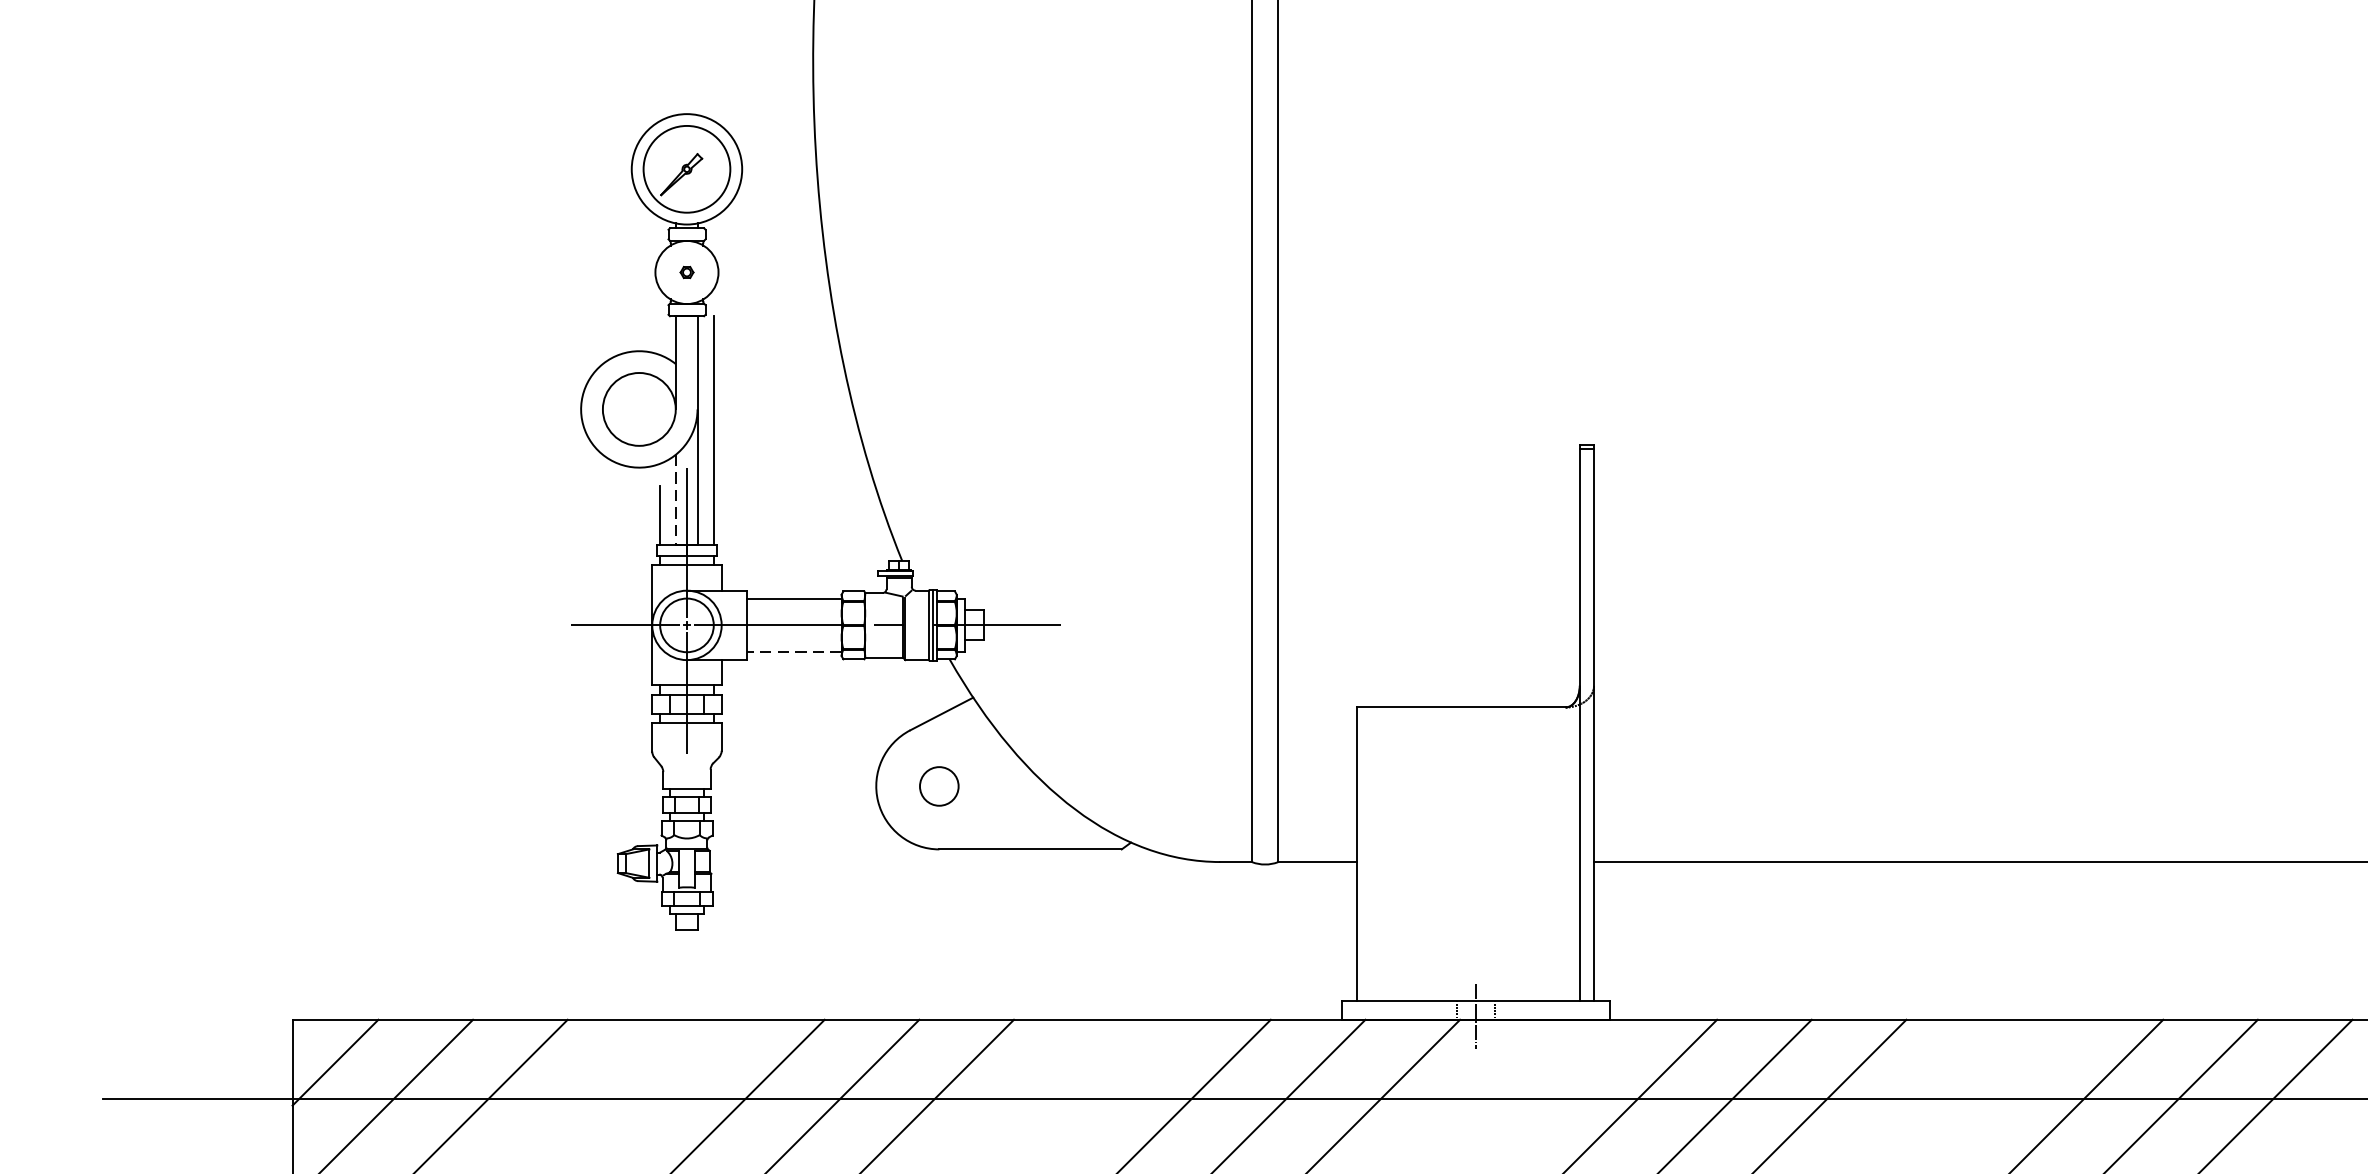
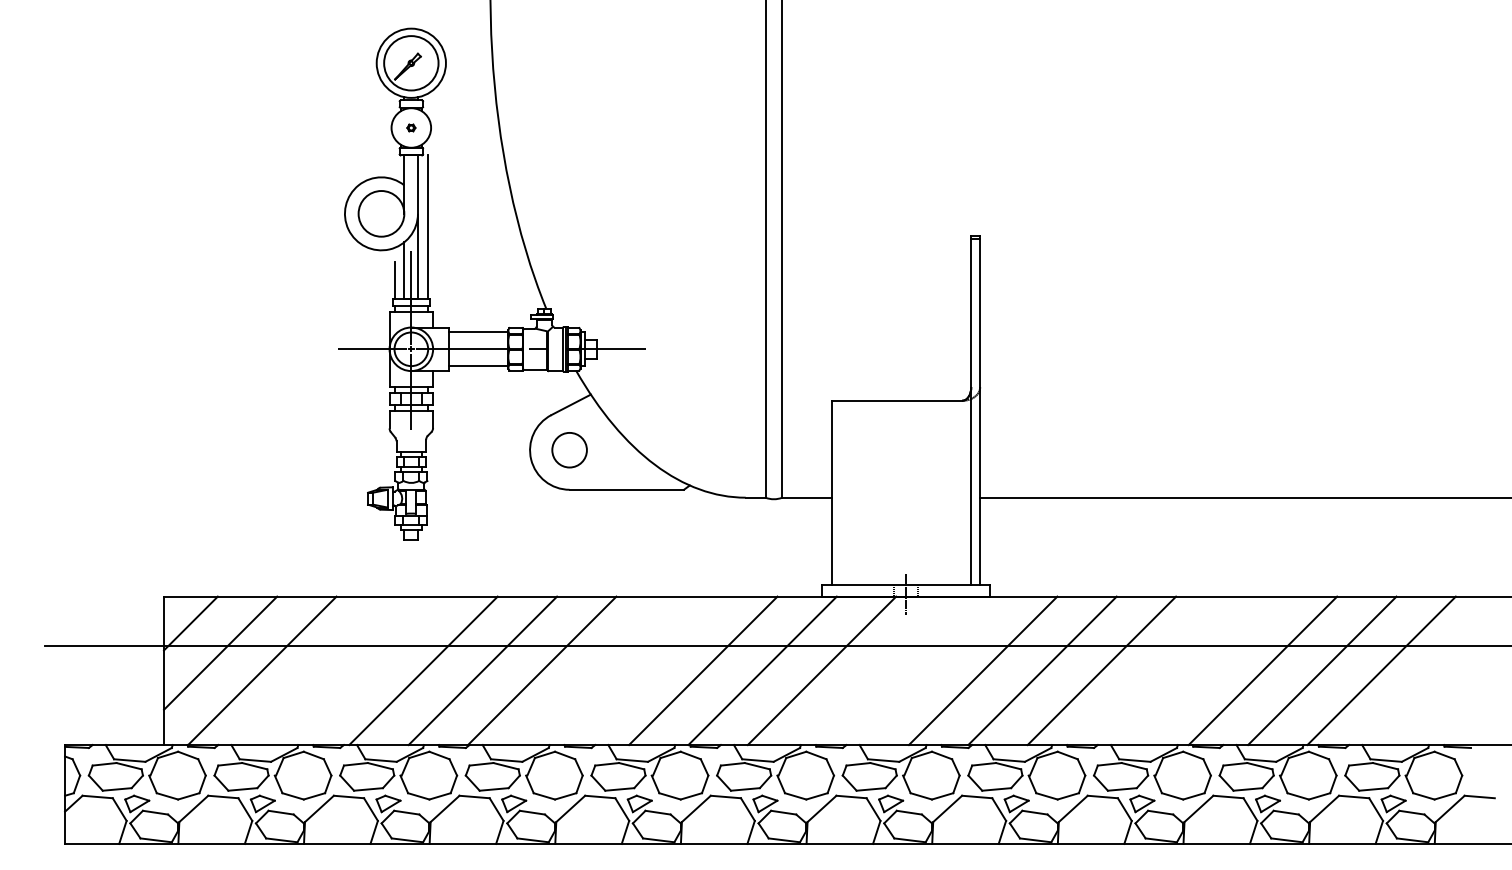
line: (676, 501) -> (404, 271), dashed -> solid
line: (794, 652) -> (478, 366), dashed -> solid
circle: (939, 786) -> (569, 450), size x1.43

